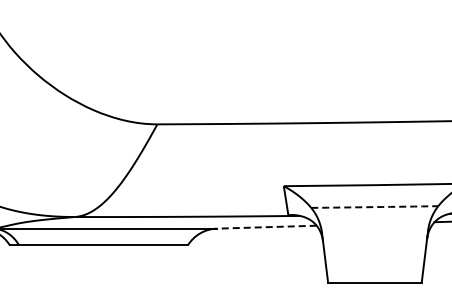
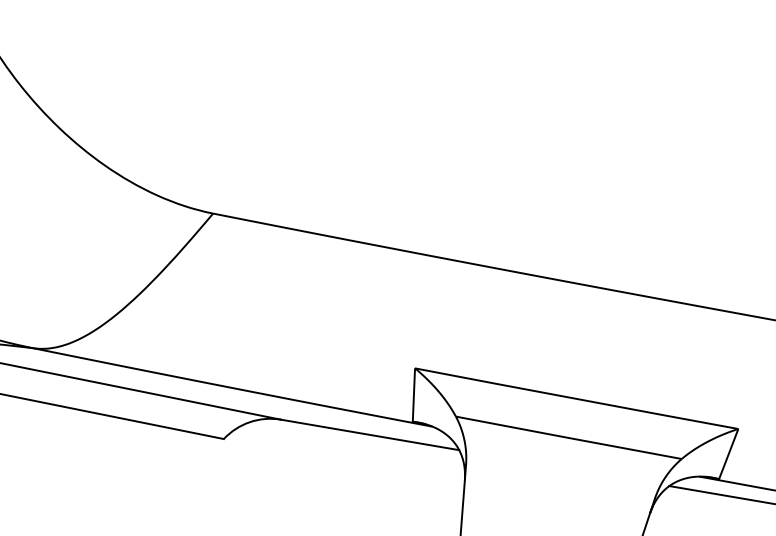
arc: (374, 207) -> (568, 438), dashed -> solid
line: (266, 227) -> (369, 435), dashed -> solid

